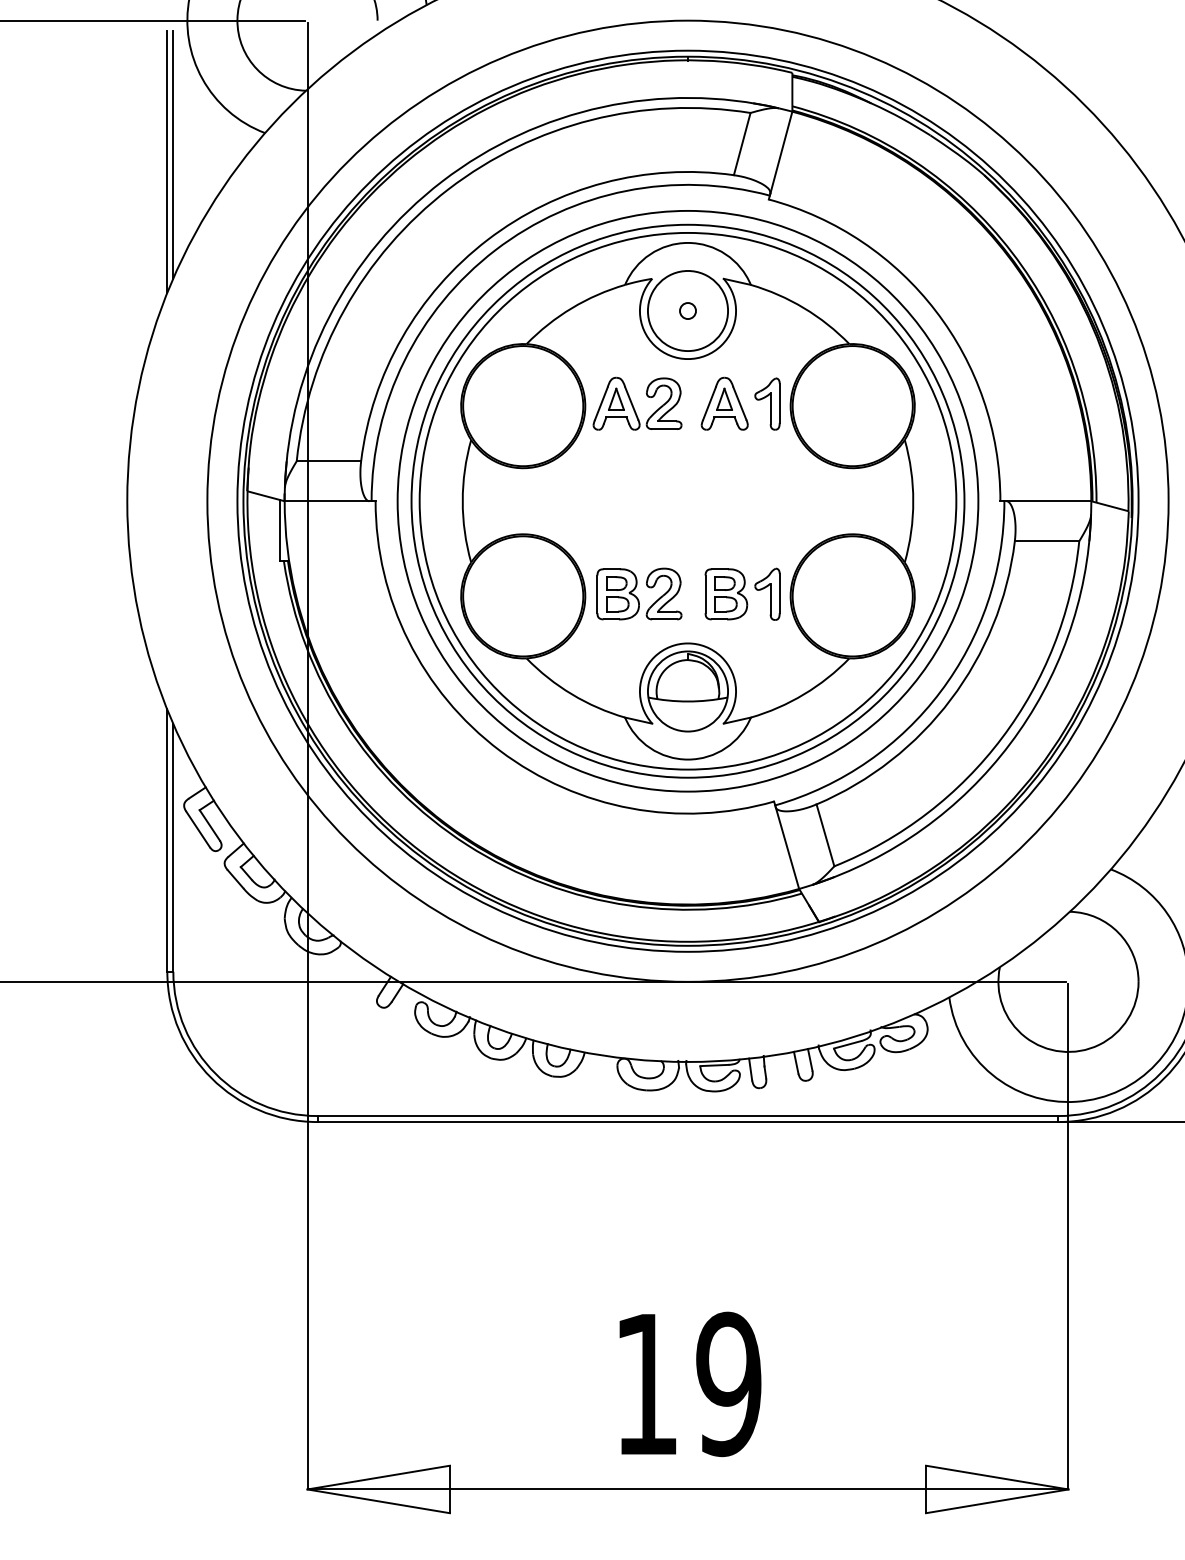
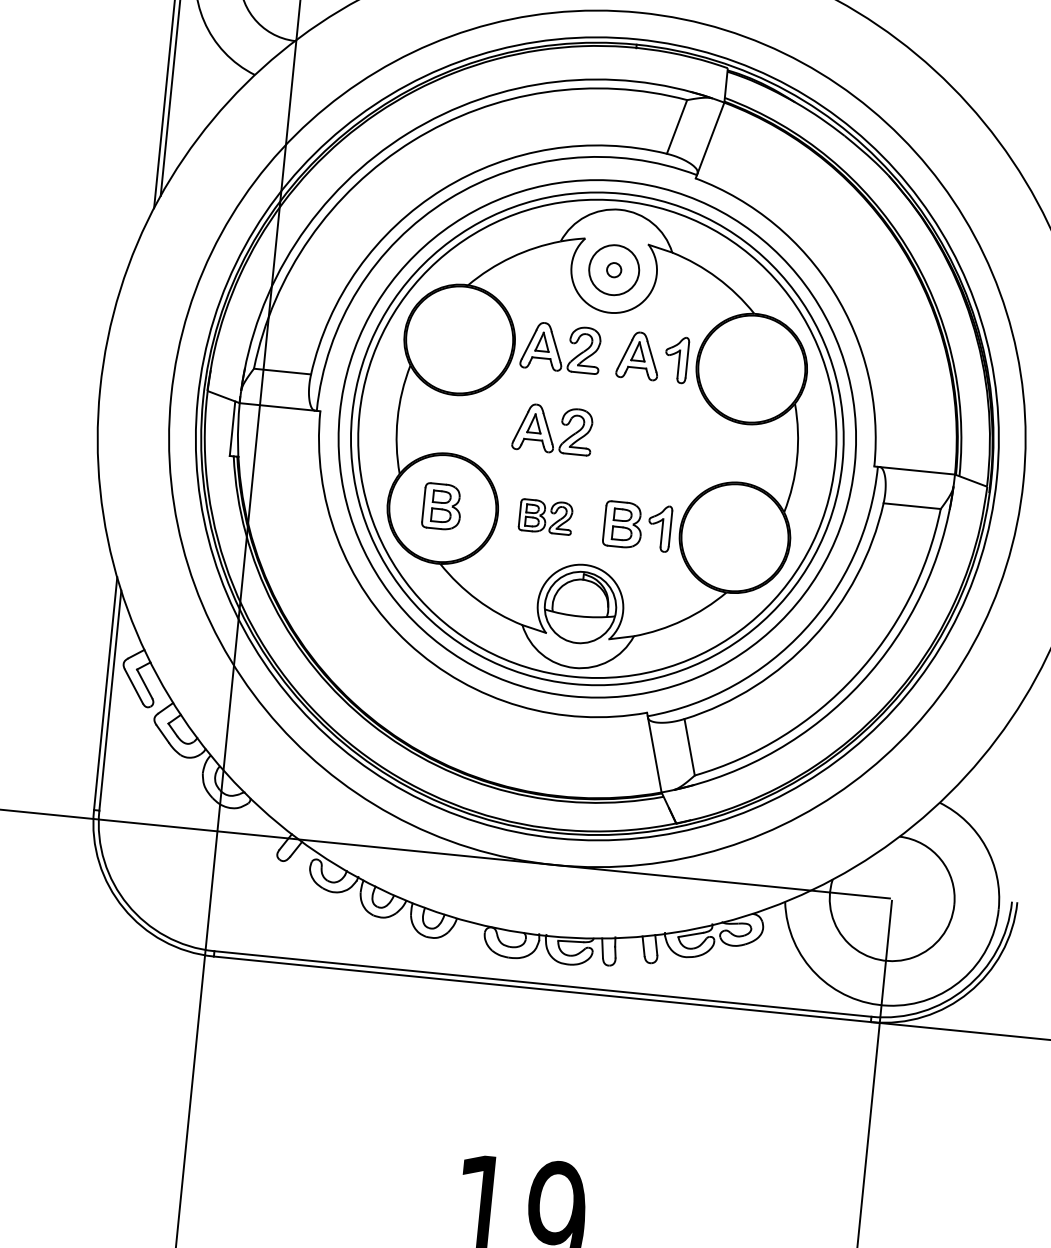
circle: (687, 310) -> (613, 269), size x0.7
part: (637, 495) -> (553, 429), added
part: (639, 593) -> (546, 516), size x0.7
part: (522, 594) -> (442, 506), added

